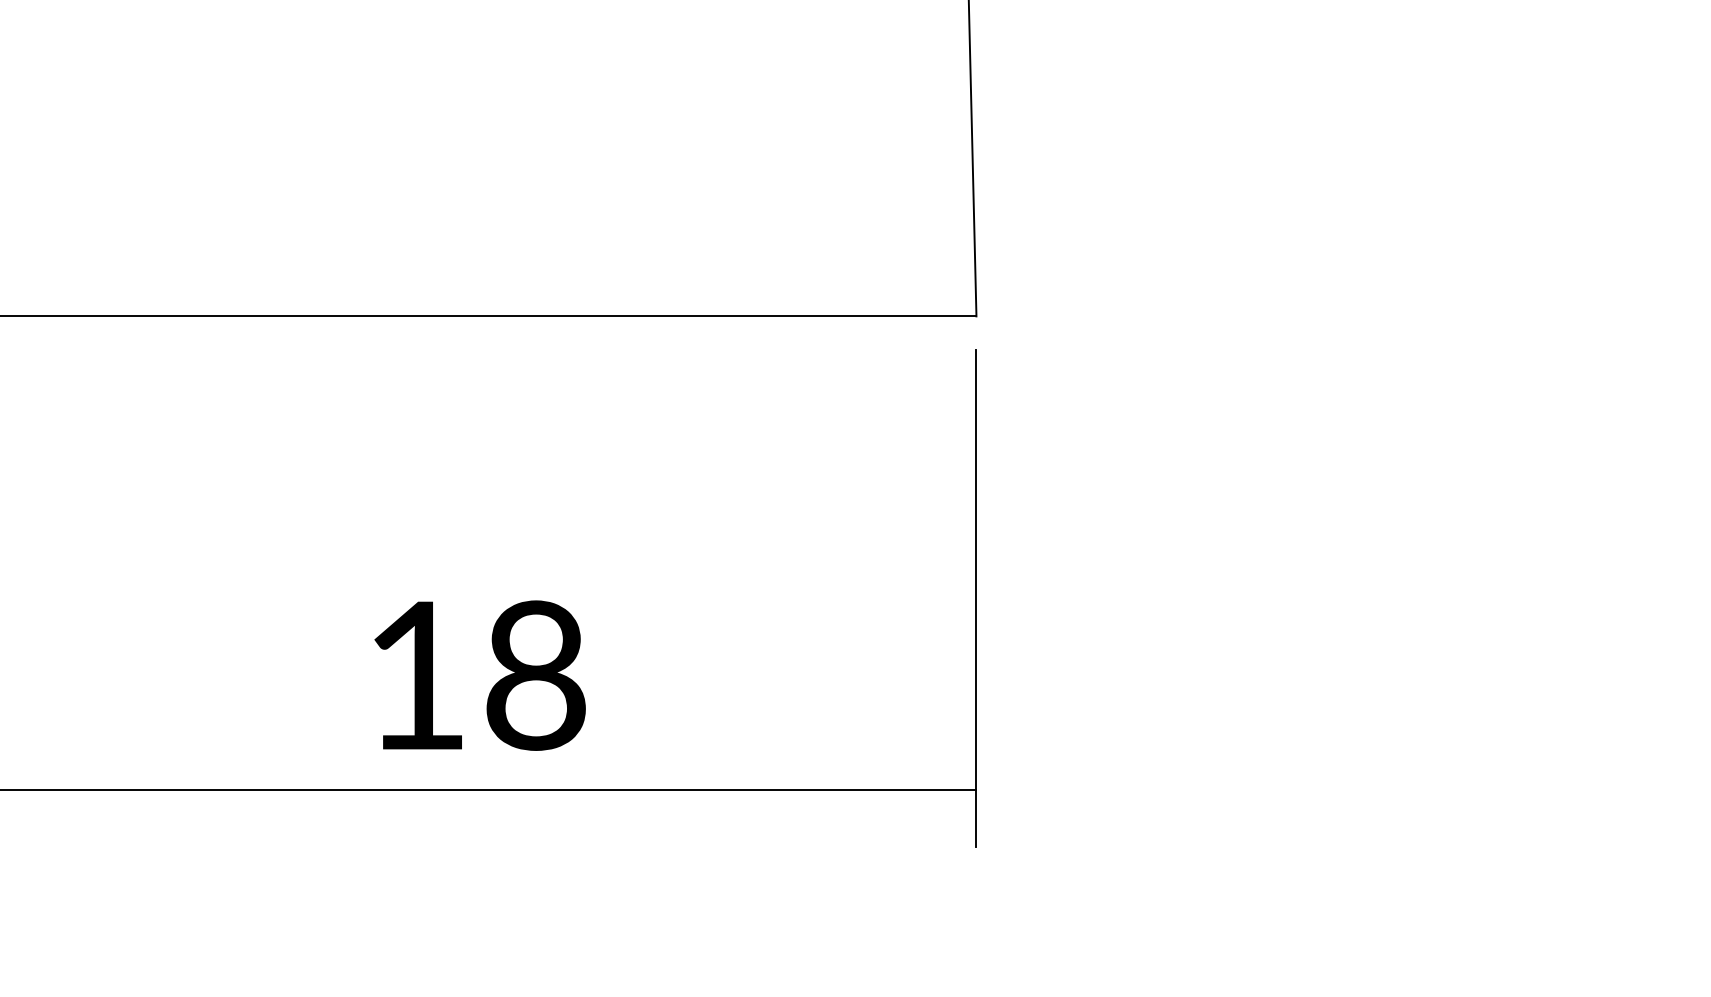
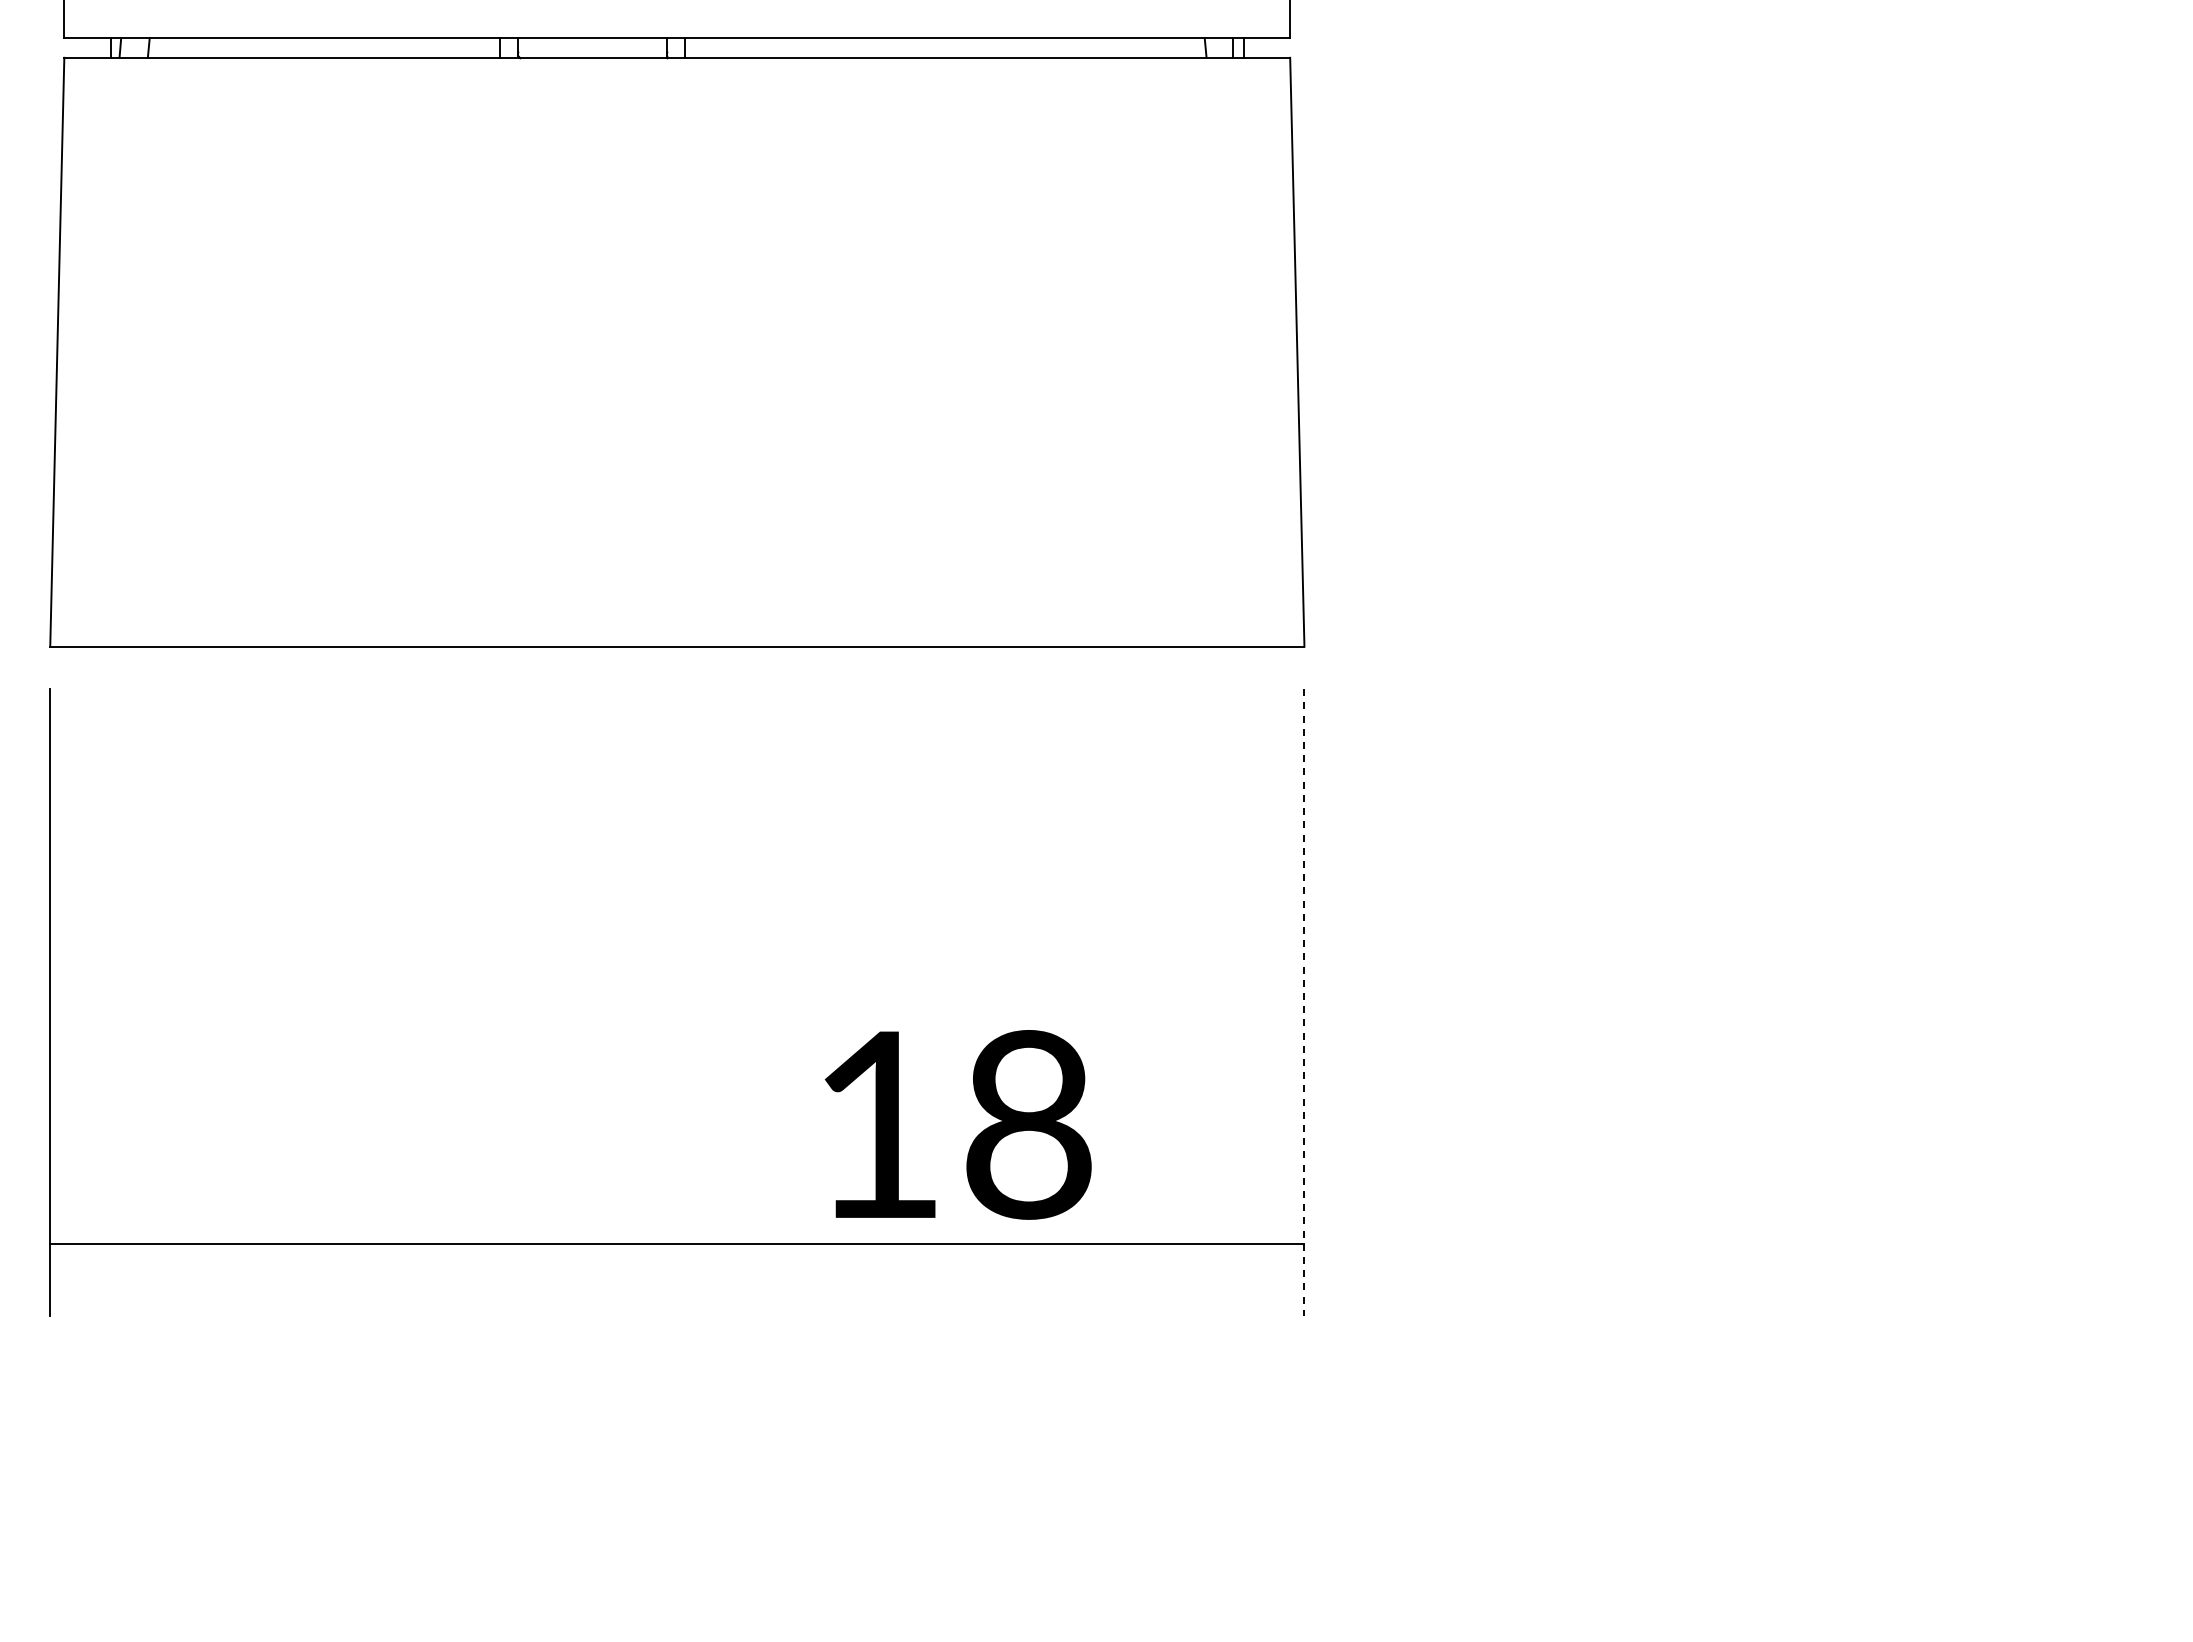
line: (976, 598) -> (1304, 1002), solid -> dashed
text: (480, 675) -> (958, 1124), moved

